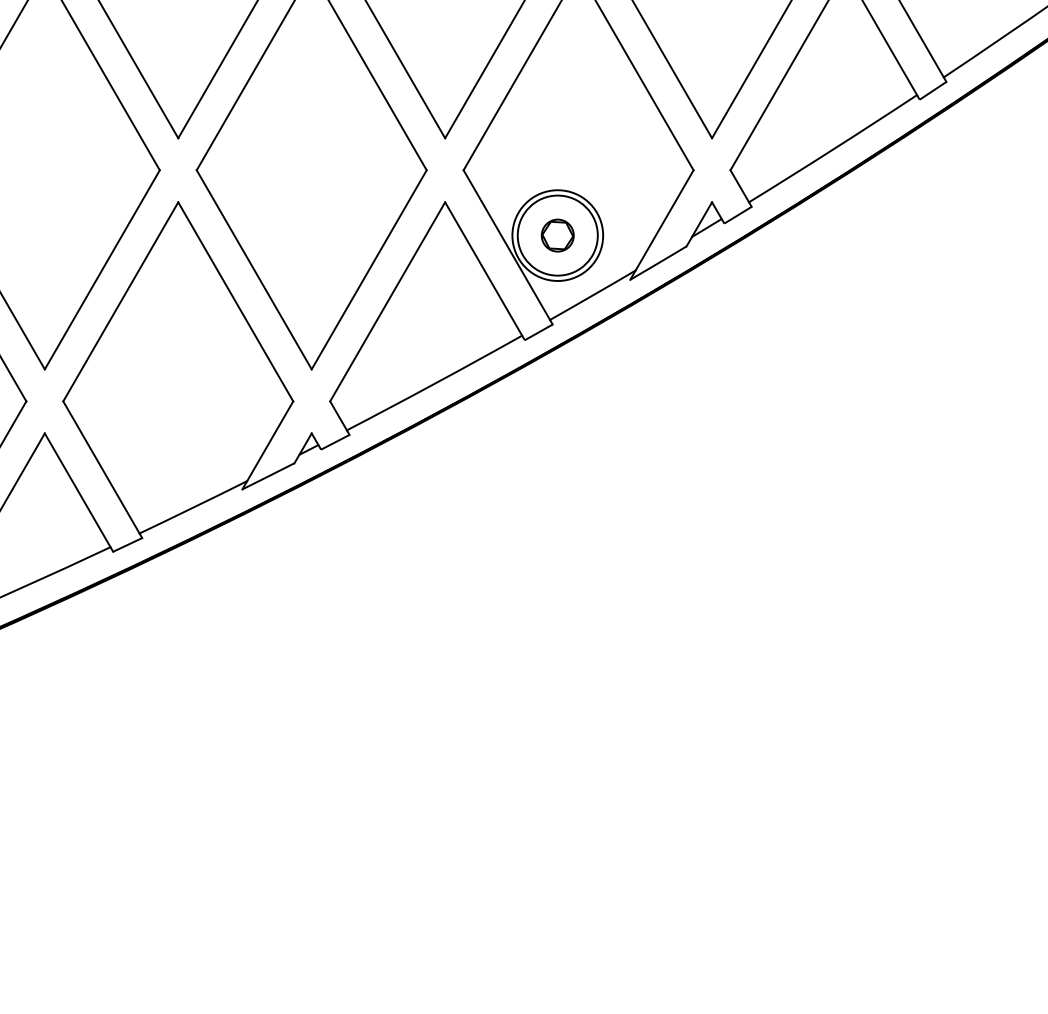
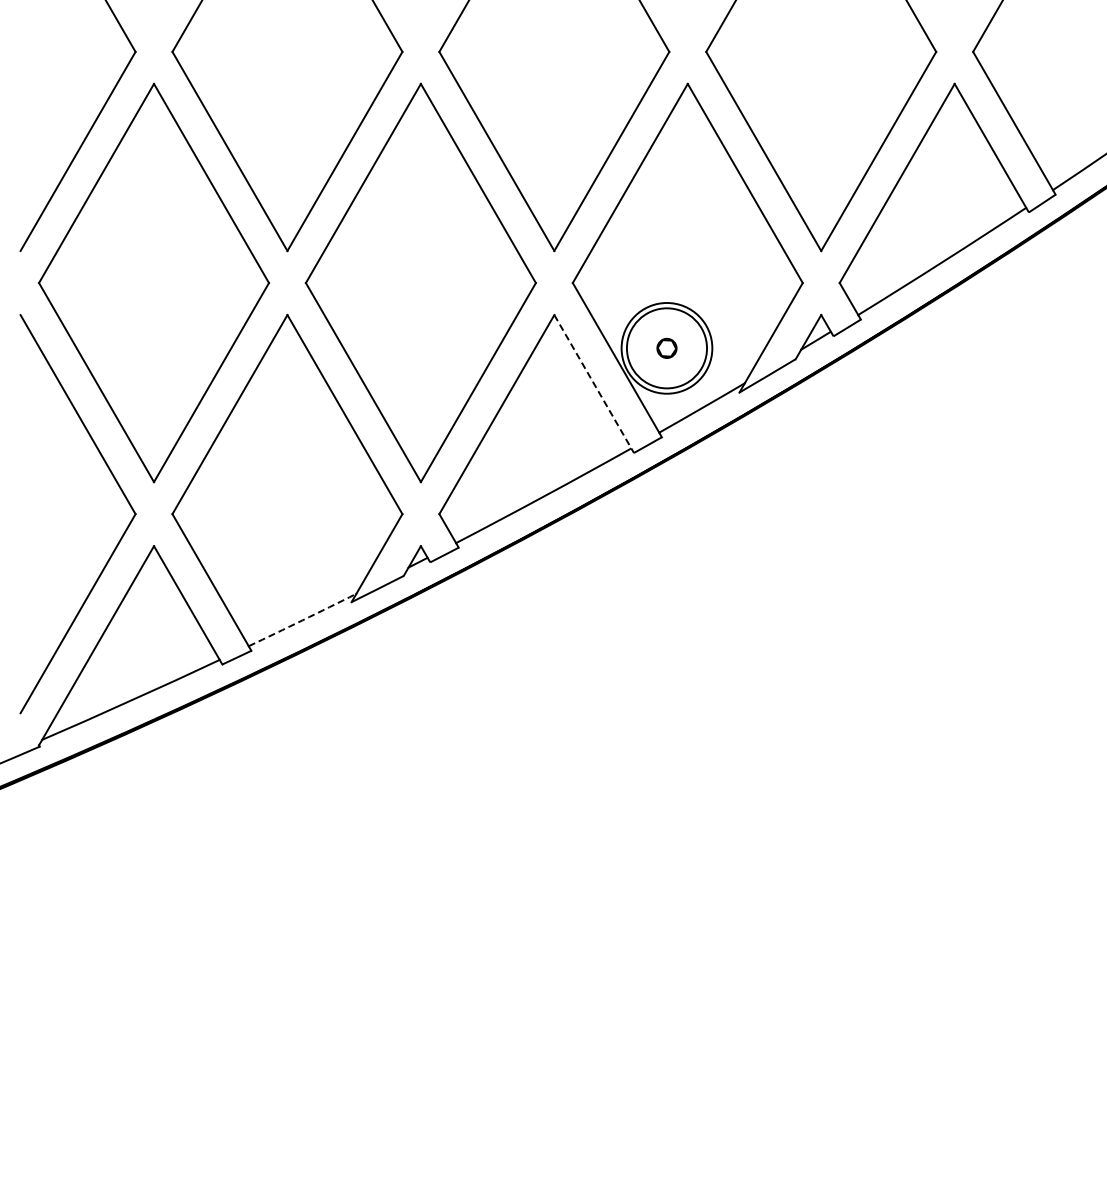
part: (557, 235) -> (666, 348), size x0.6
line: (484, 269) -> (593, 382), solid -> dashed
arc: (193, 507) -> (302, 620), solid -> dashed

